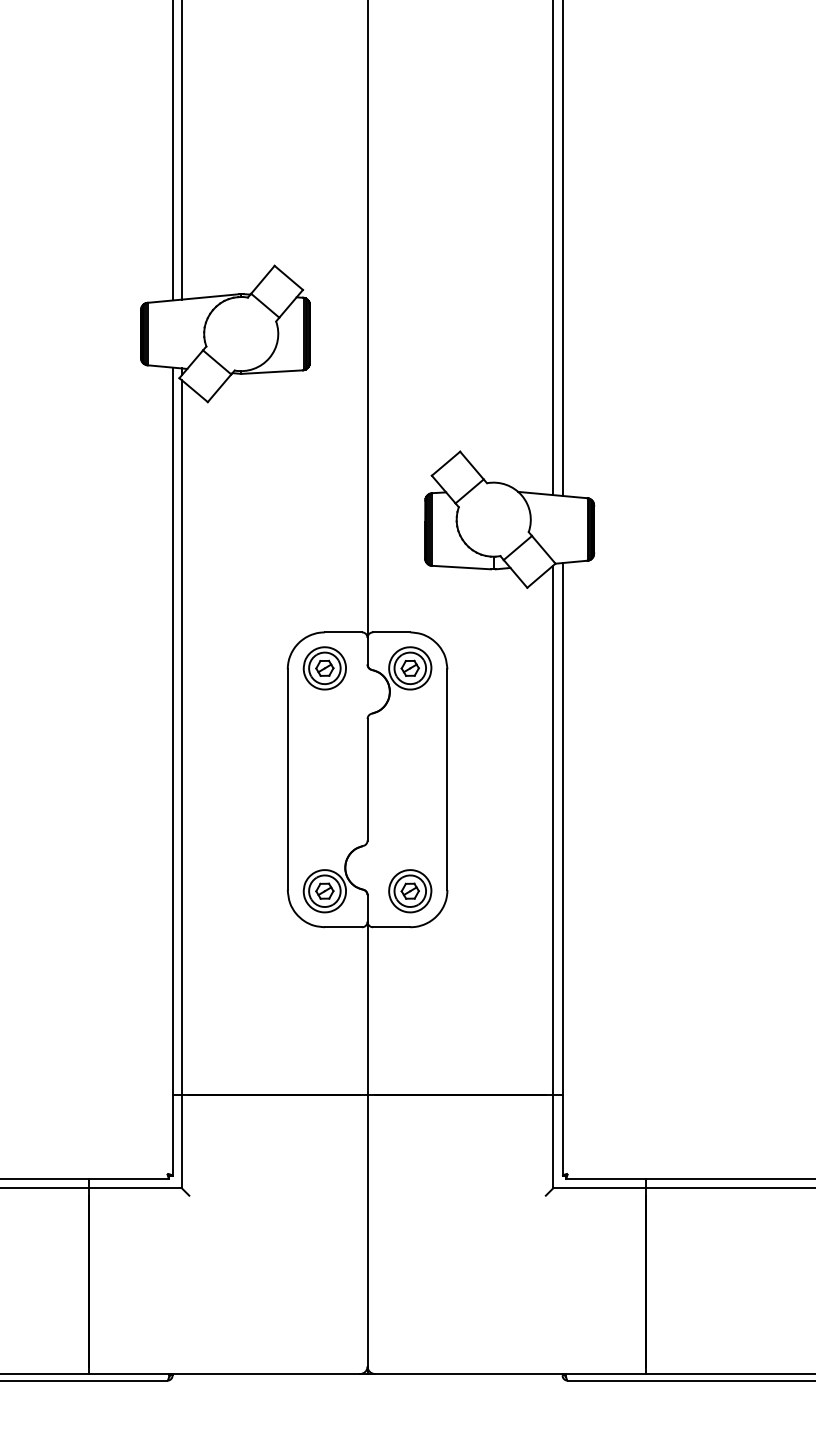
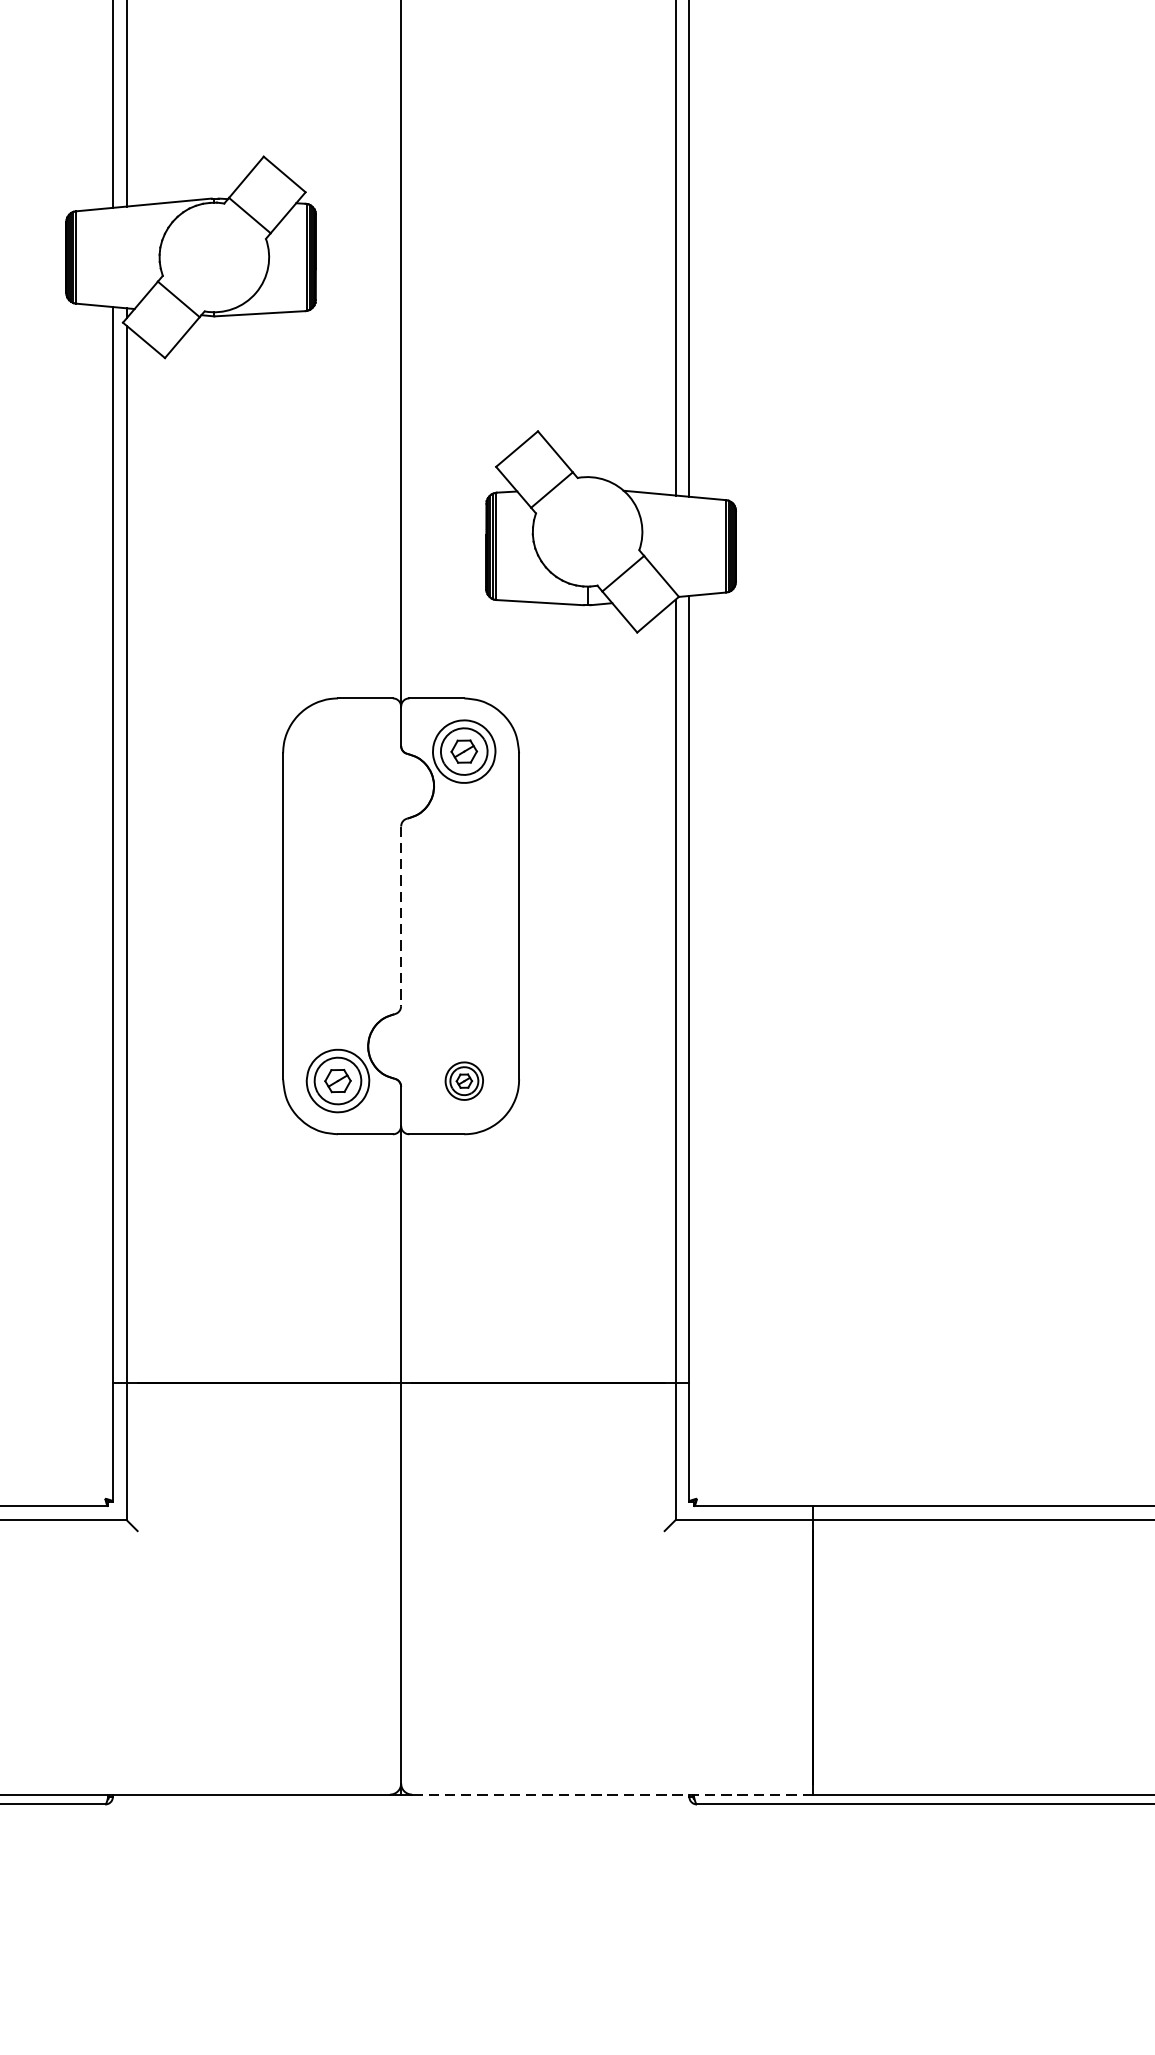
part: (324, 668) -> (337, 751), removed
line: (367, 779) -> (401, 915), solid -> dashed
part: (410, 891) -> (464, 1081), size x0.6
line: (510, 1373) -> (612, 1793), solid -> dashed

